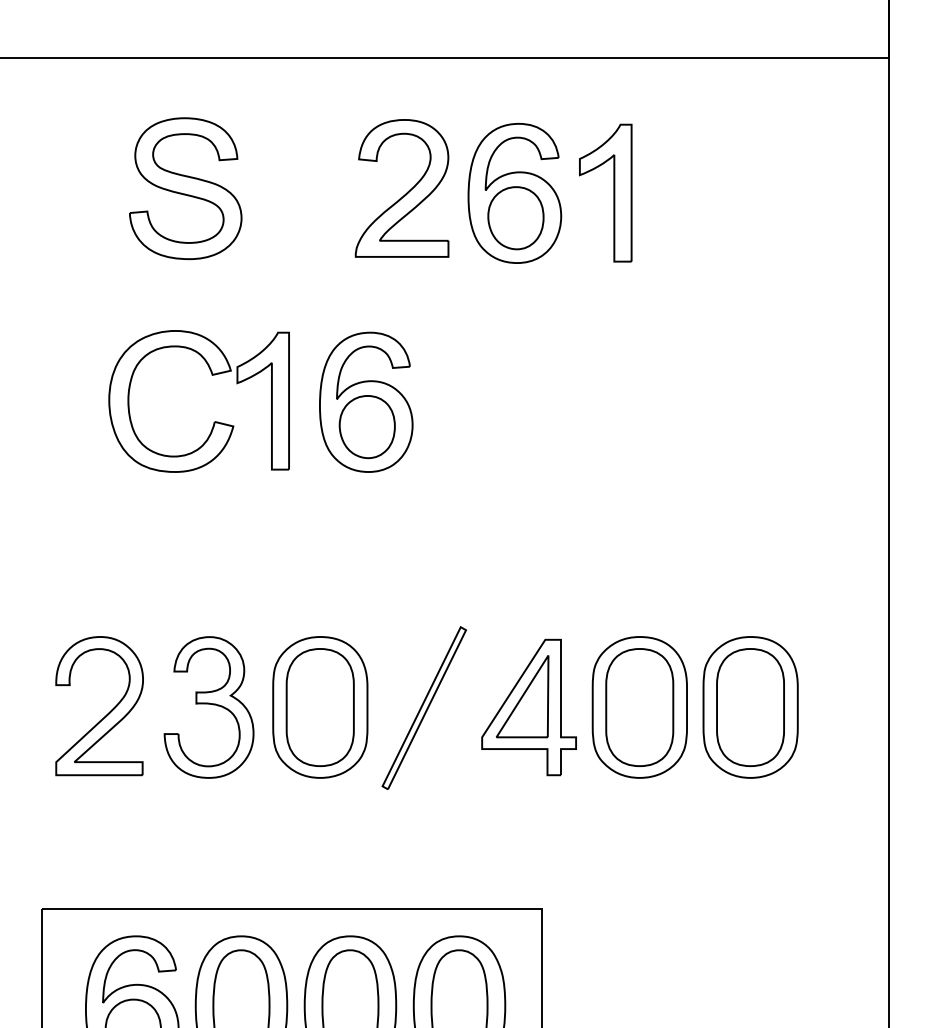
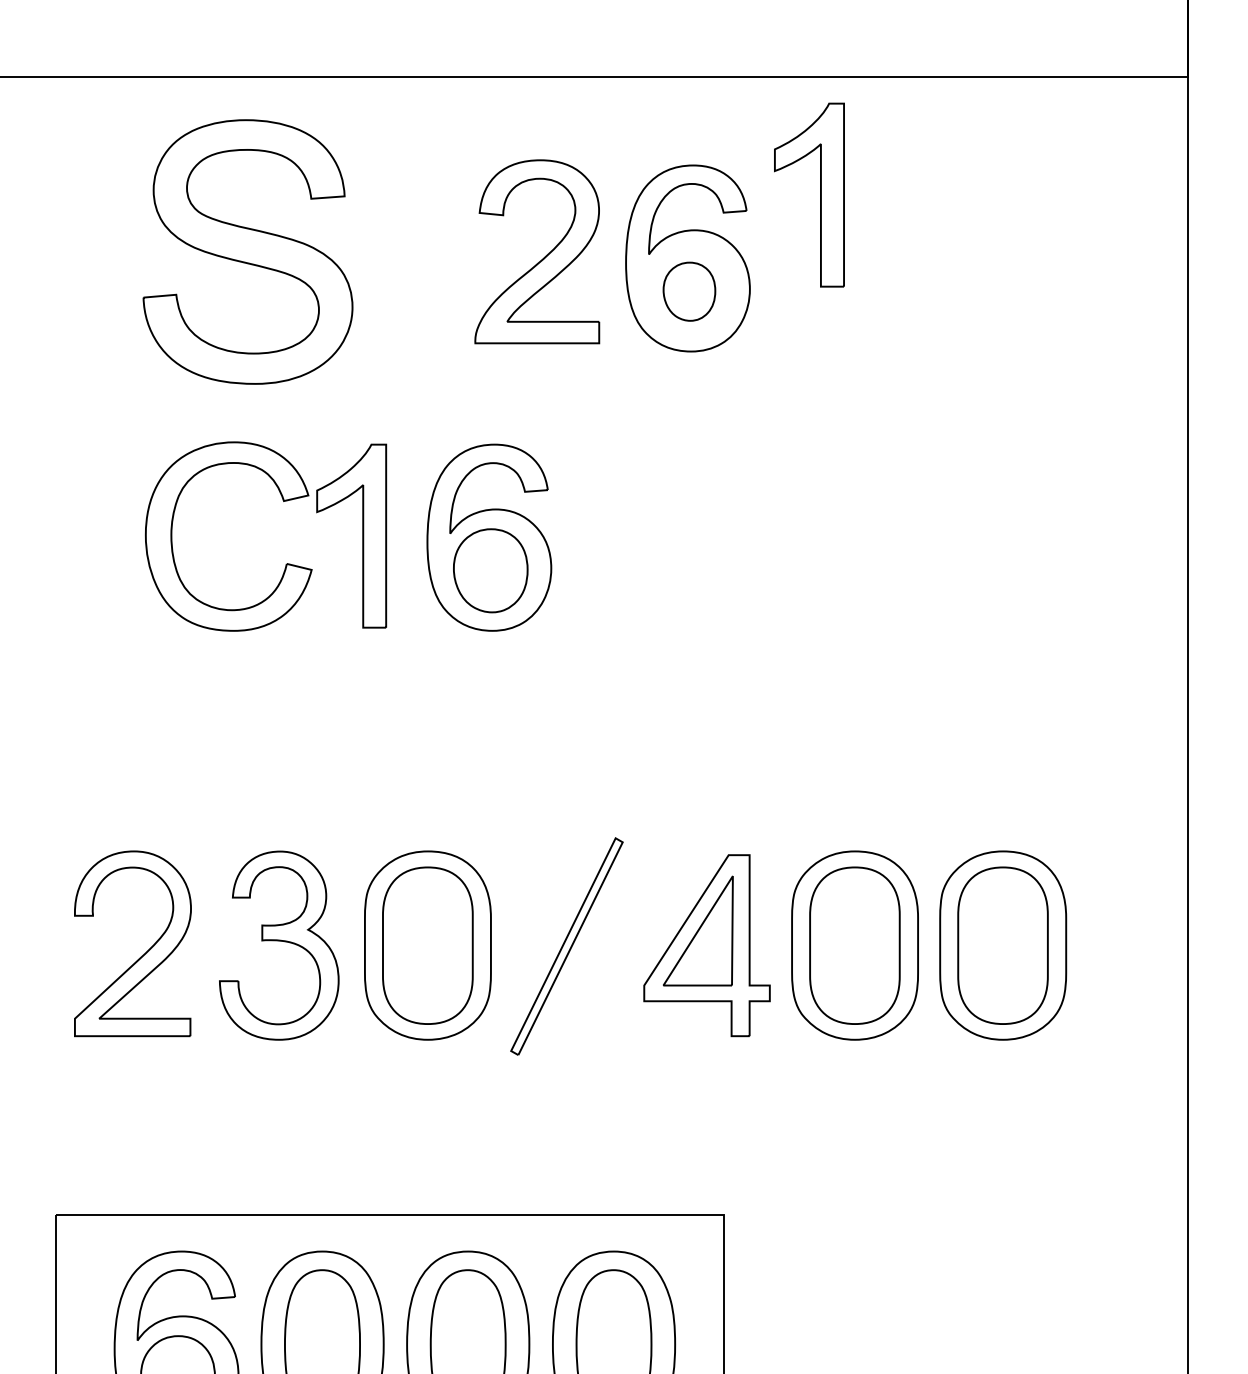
part: (185, 188) -> (247, 252), size x1.4
part: (614, 192) -> (820, 194), moved
part: (516, 218) -> (689, 291), size x0.7

